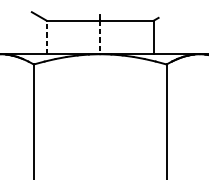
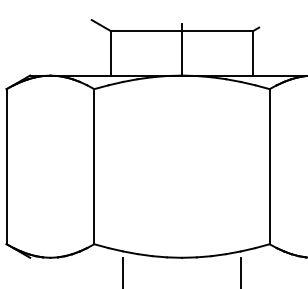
line: (46, 37) -> (111, 53), dashed -> solid
line: (100, 37) -> (182, 53), dashed -> solid

